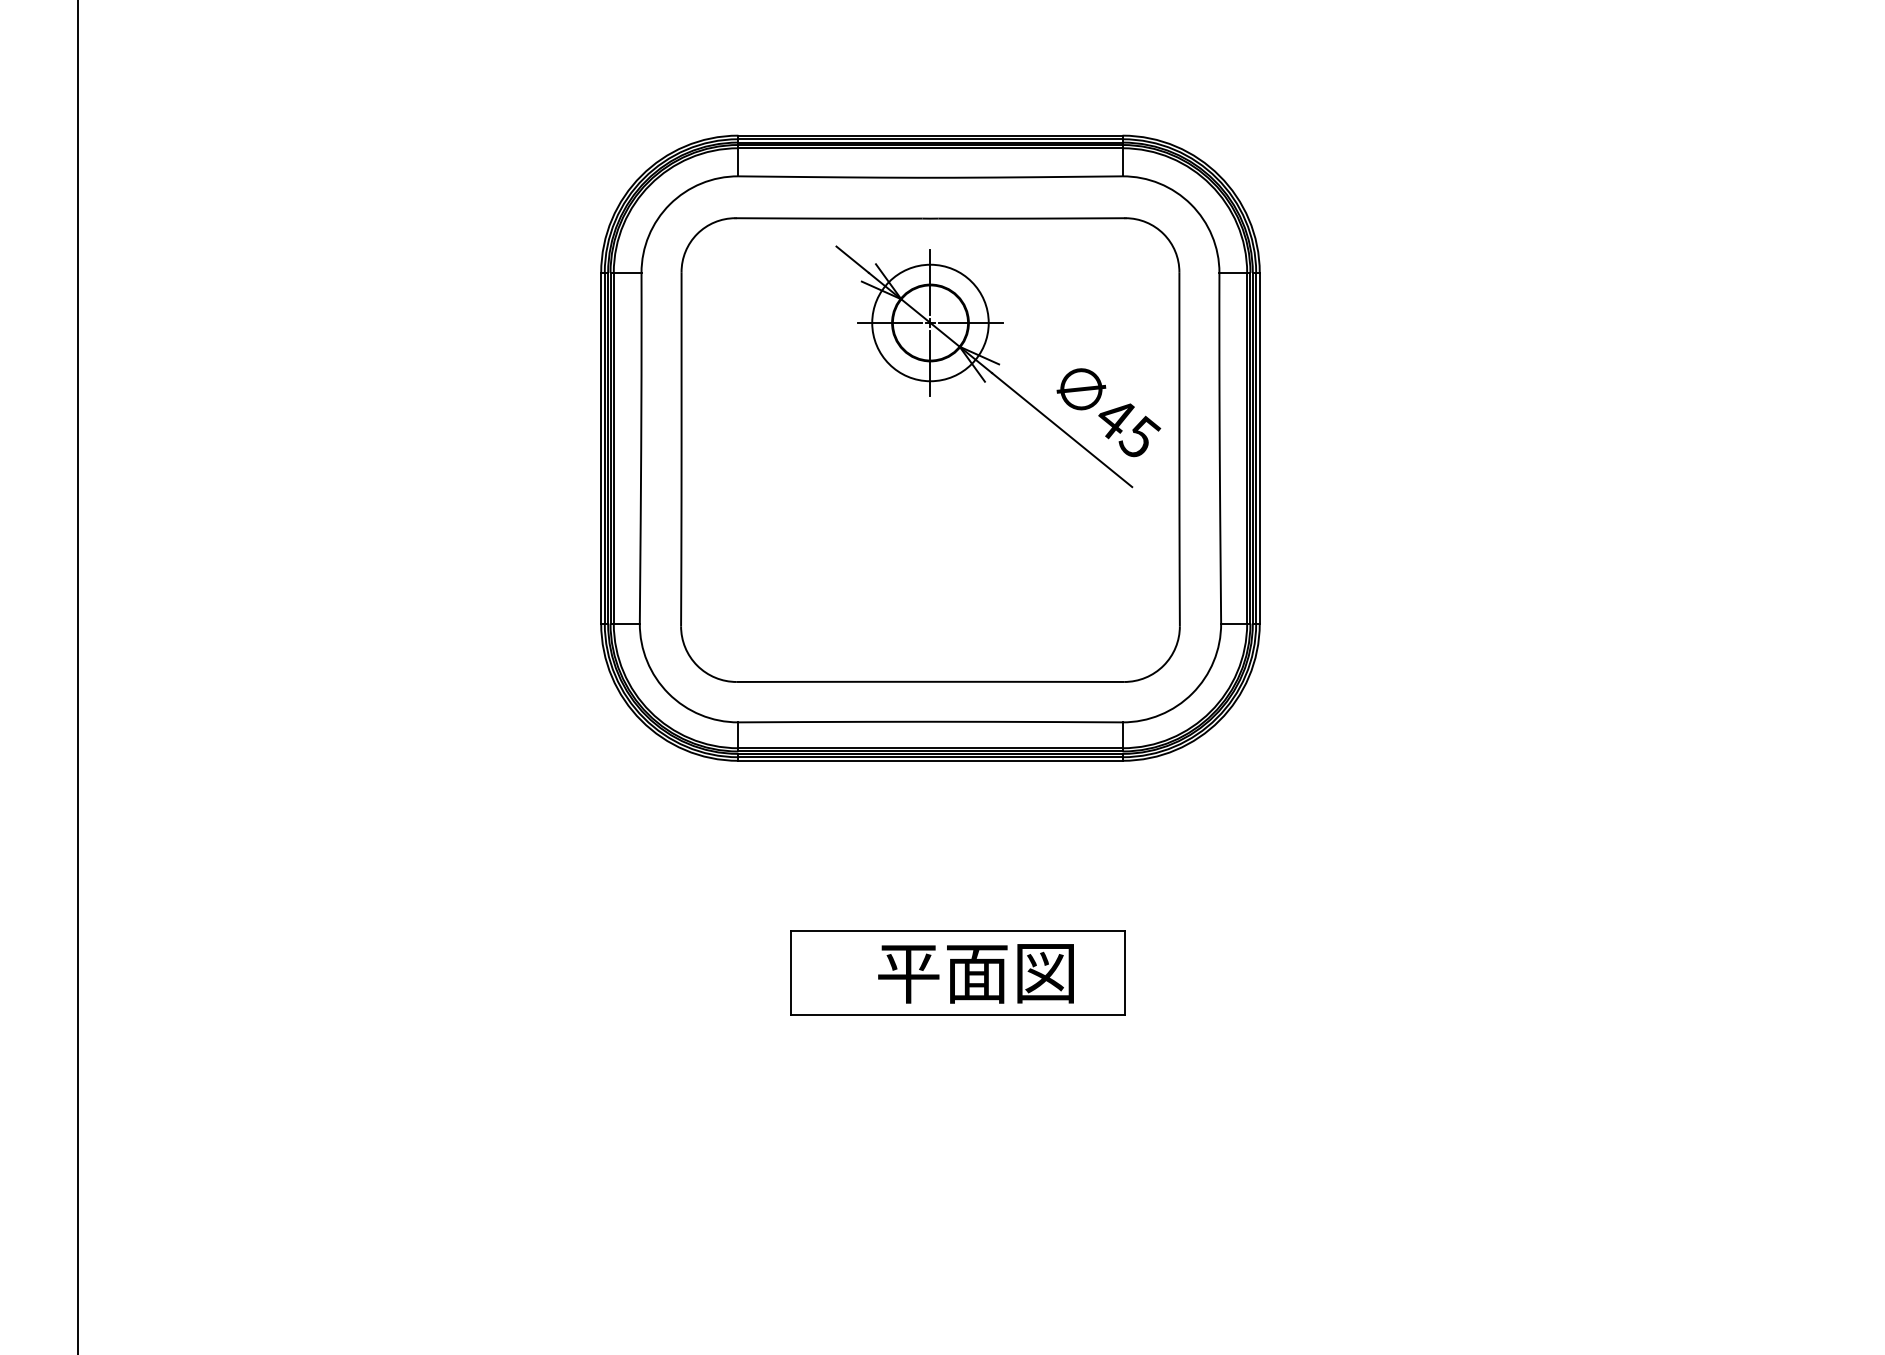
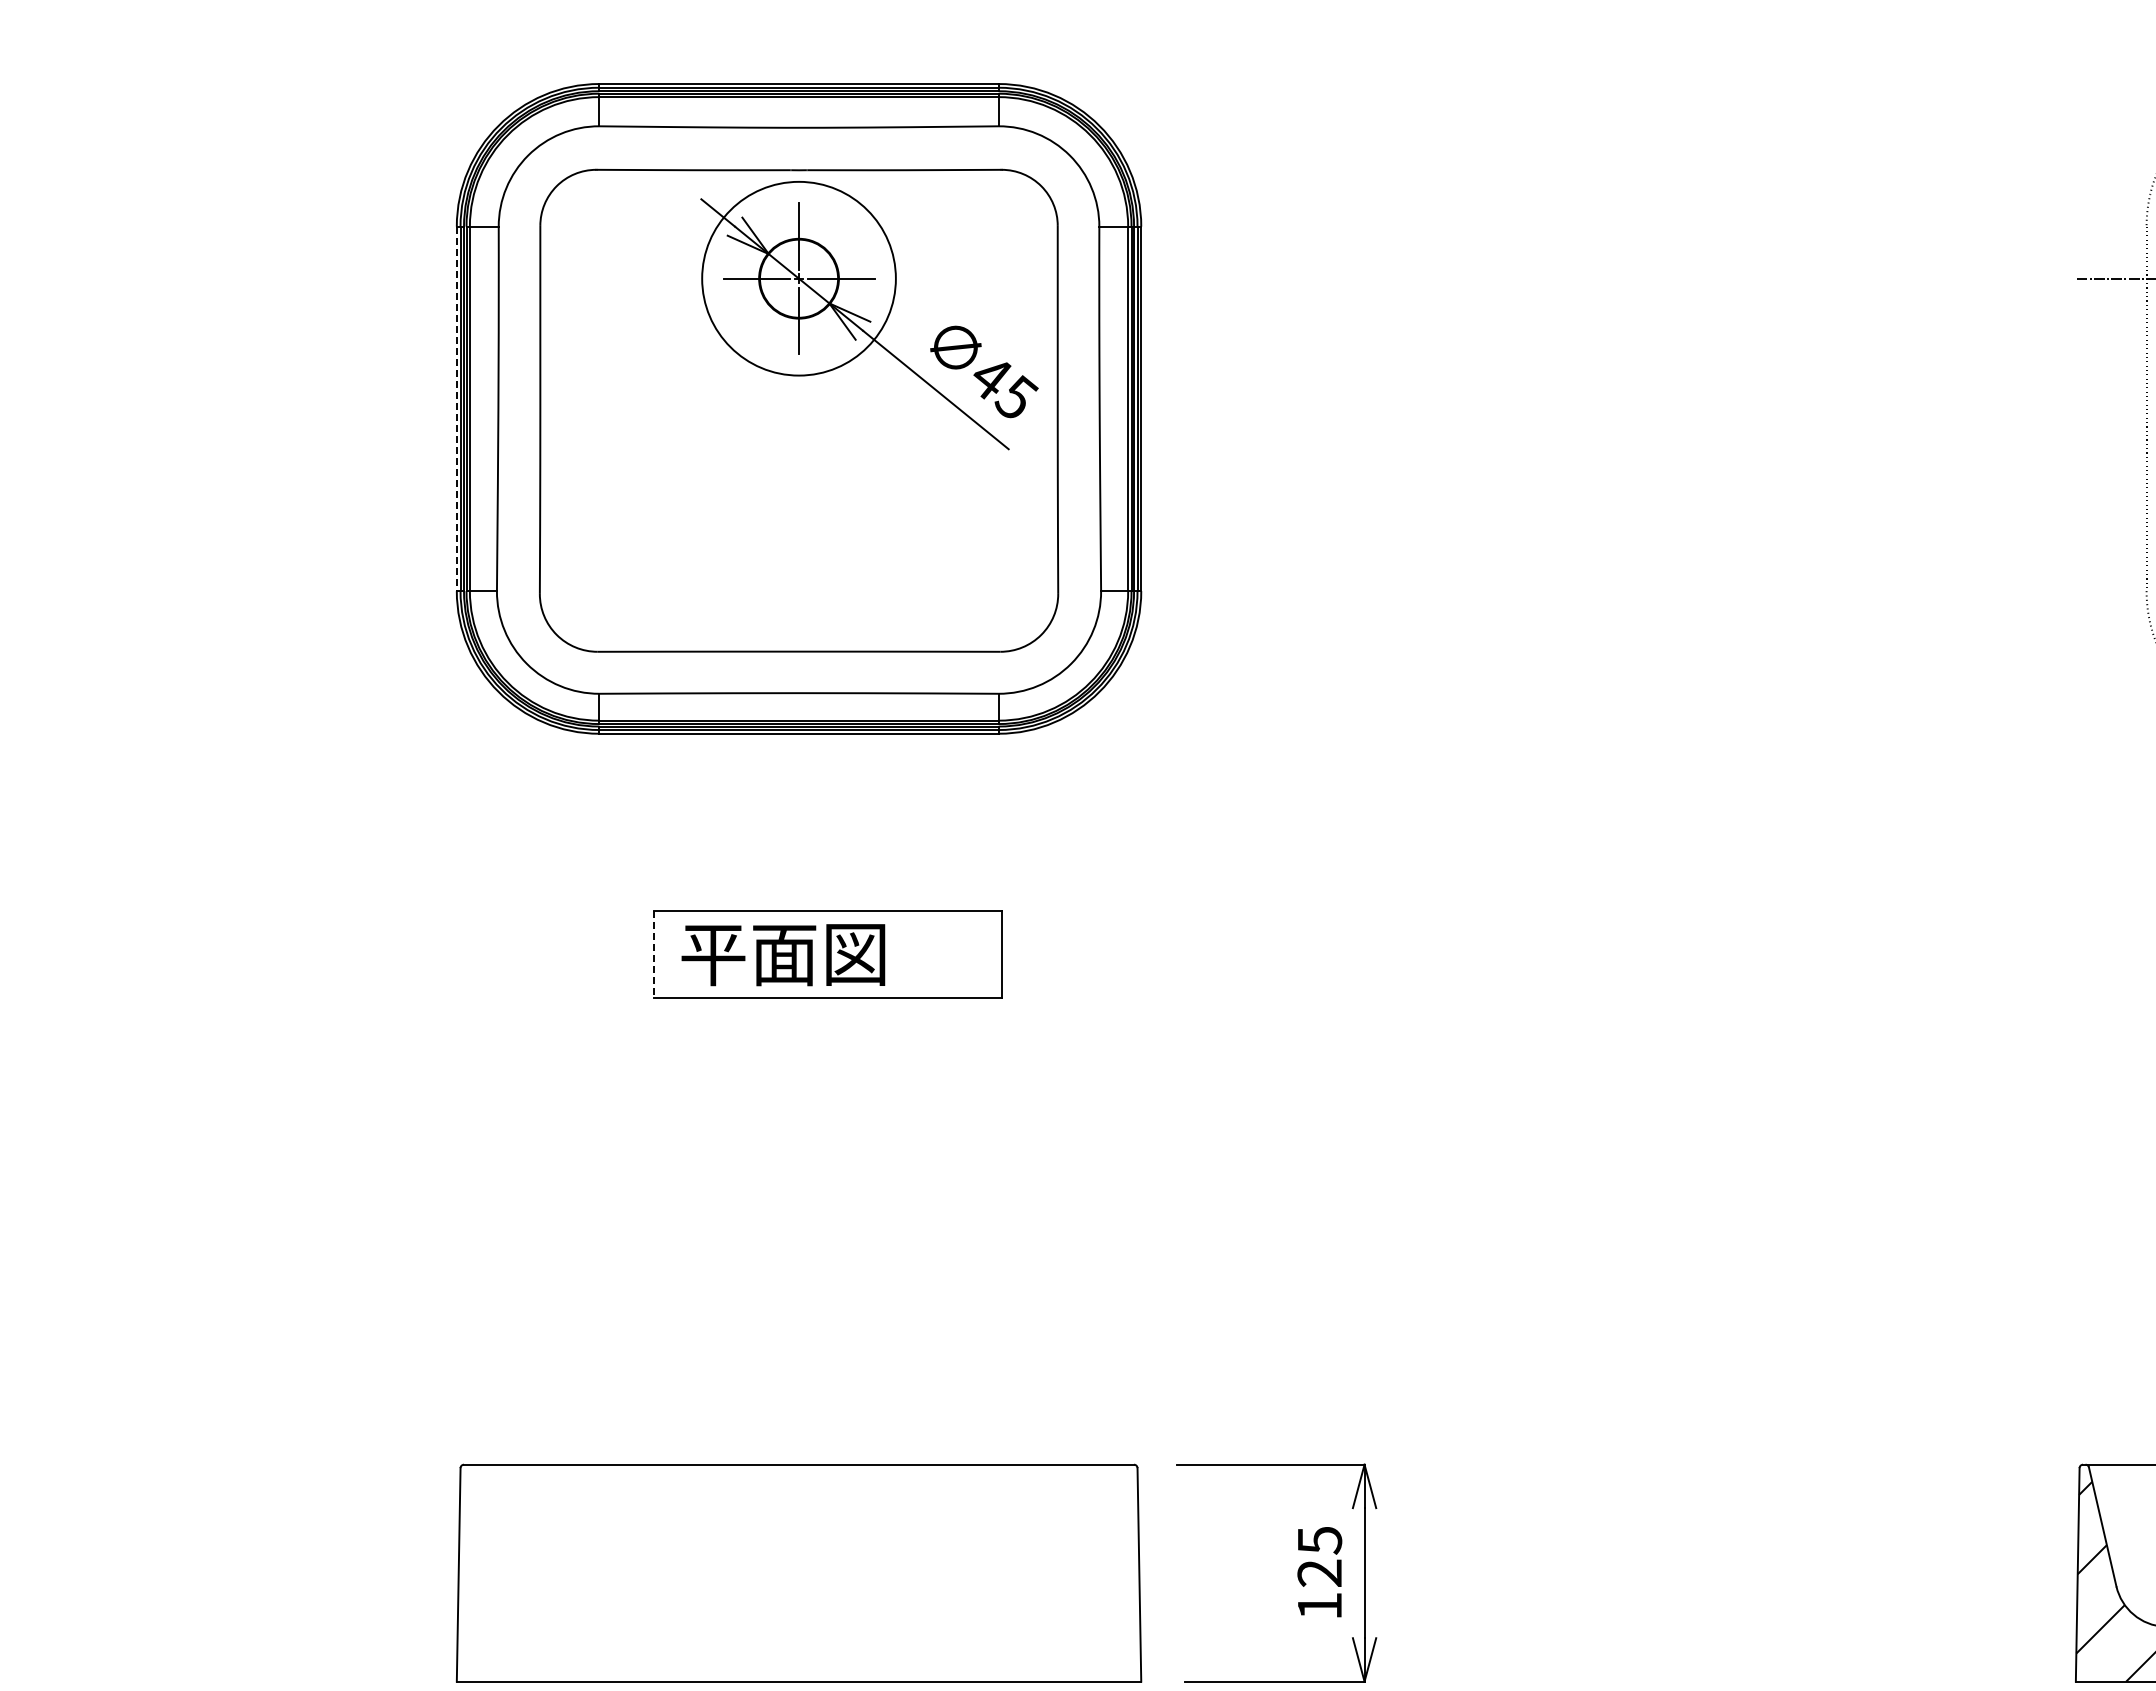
circle: (929, 322) -> (798, 278), size x1.6
line: (600, 448) -> (456, 409), solid -> dashed
line: (791, 974) -> (654, 955), solid -> dashed
text: (976, 974) -> (783, 955), moved

